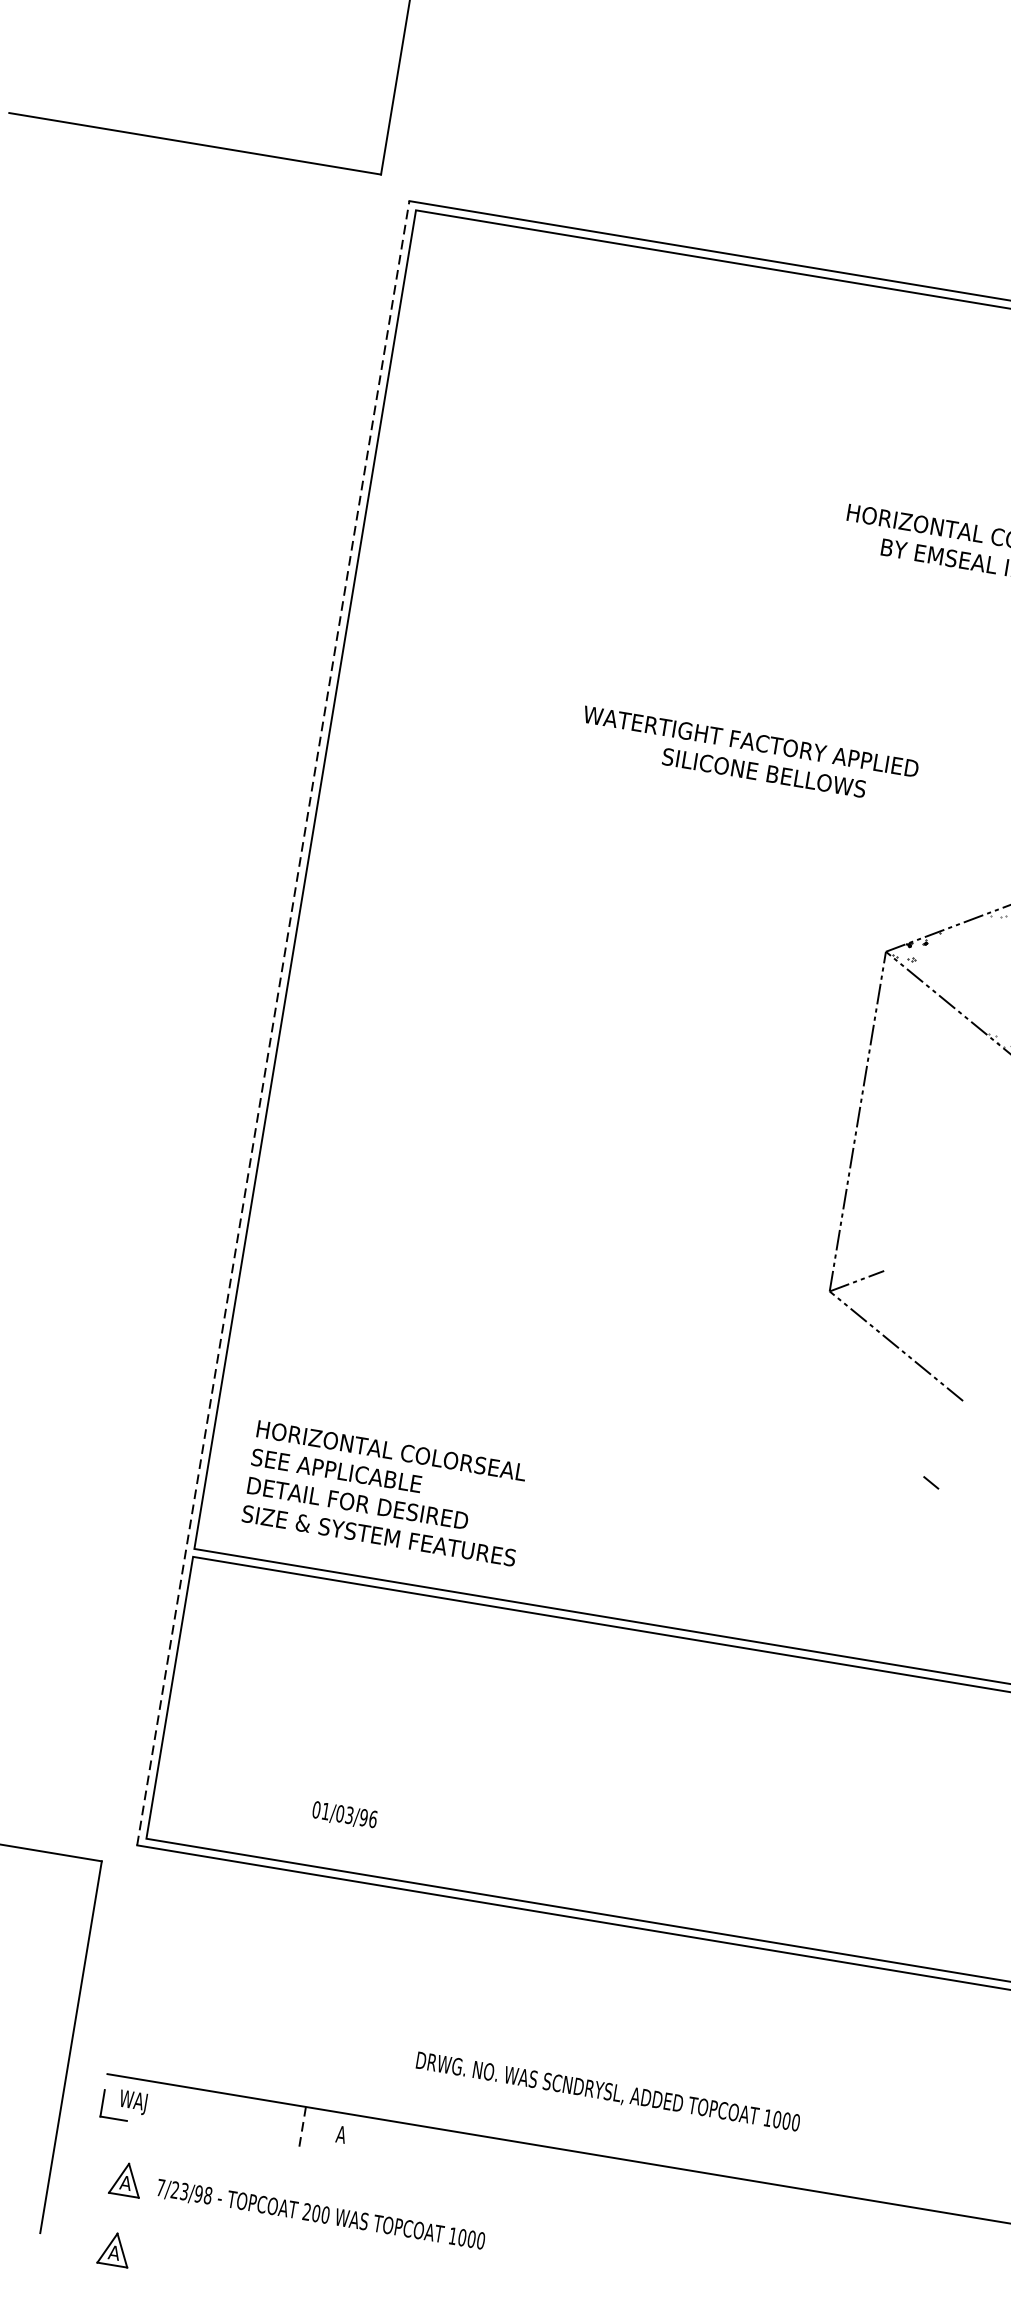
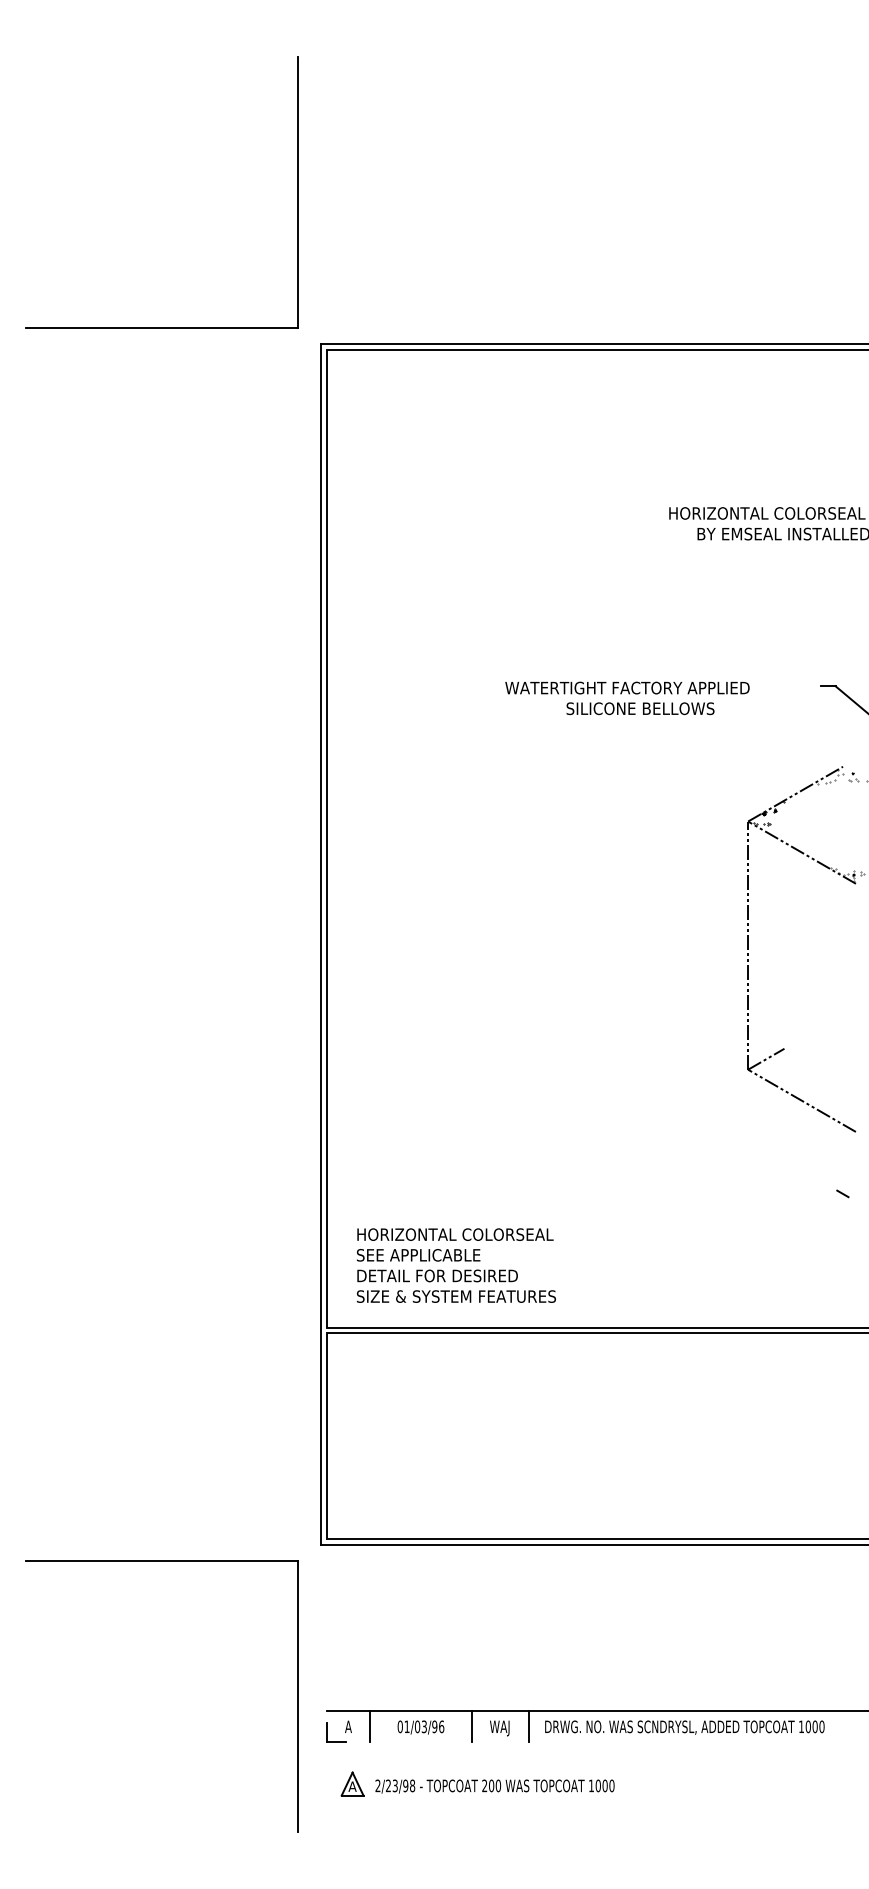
line: (272, 1023) -> (320, 944), dashed -> solid
text: (344, 1815) -> (420, 1727), moved
text: (607, 2092) -> (684, 1727), moved
text: (132, 2102) -> (347, 1728), WAJ -> A
line: (164, 2104) -> (370, 1726), added
line: (302, 2127) -> (471, 1726), dashed -> solid
text: (340, 2136) -> (499, 1728), A -> WAJ
line: (380, 2140) -> (528, 1726), added
text: (160, 2187) -> (377, 1785), 7/23/98 -> 2/23/98
part: (114, 2248) -> (352, 1834), removed

